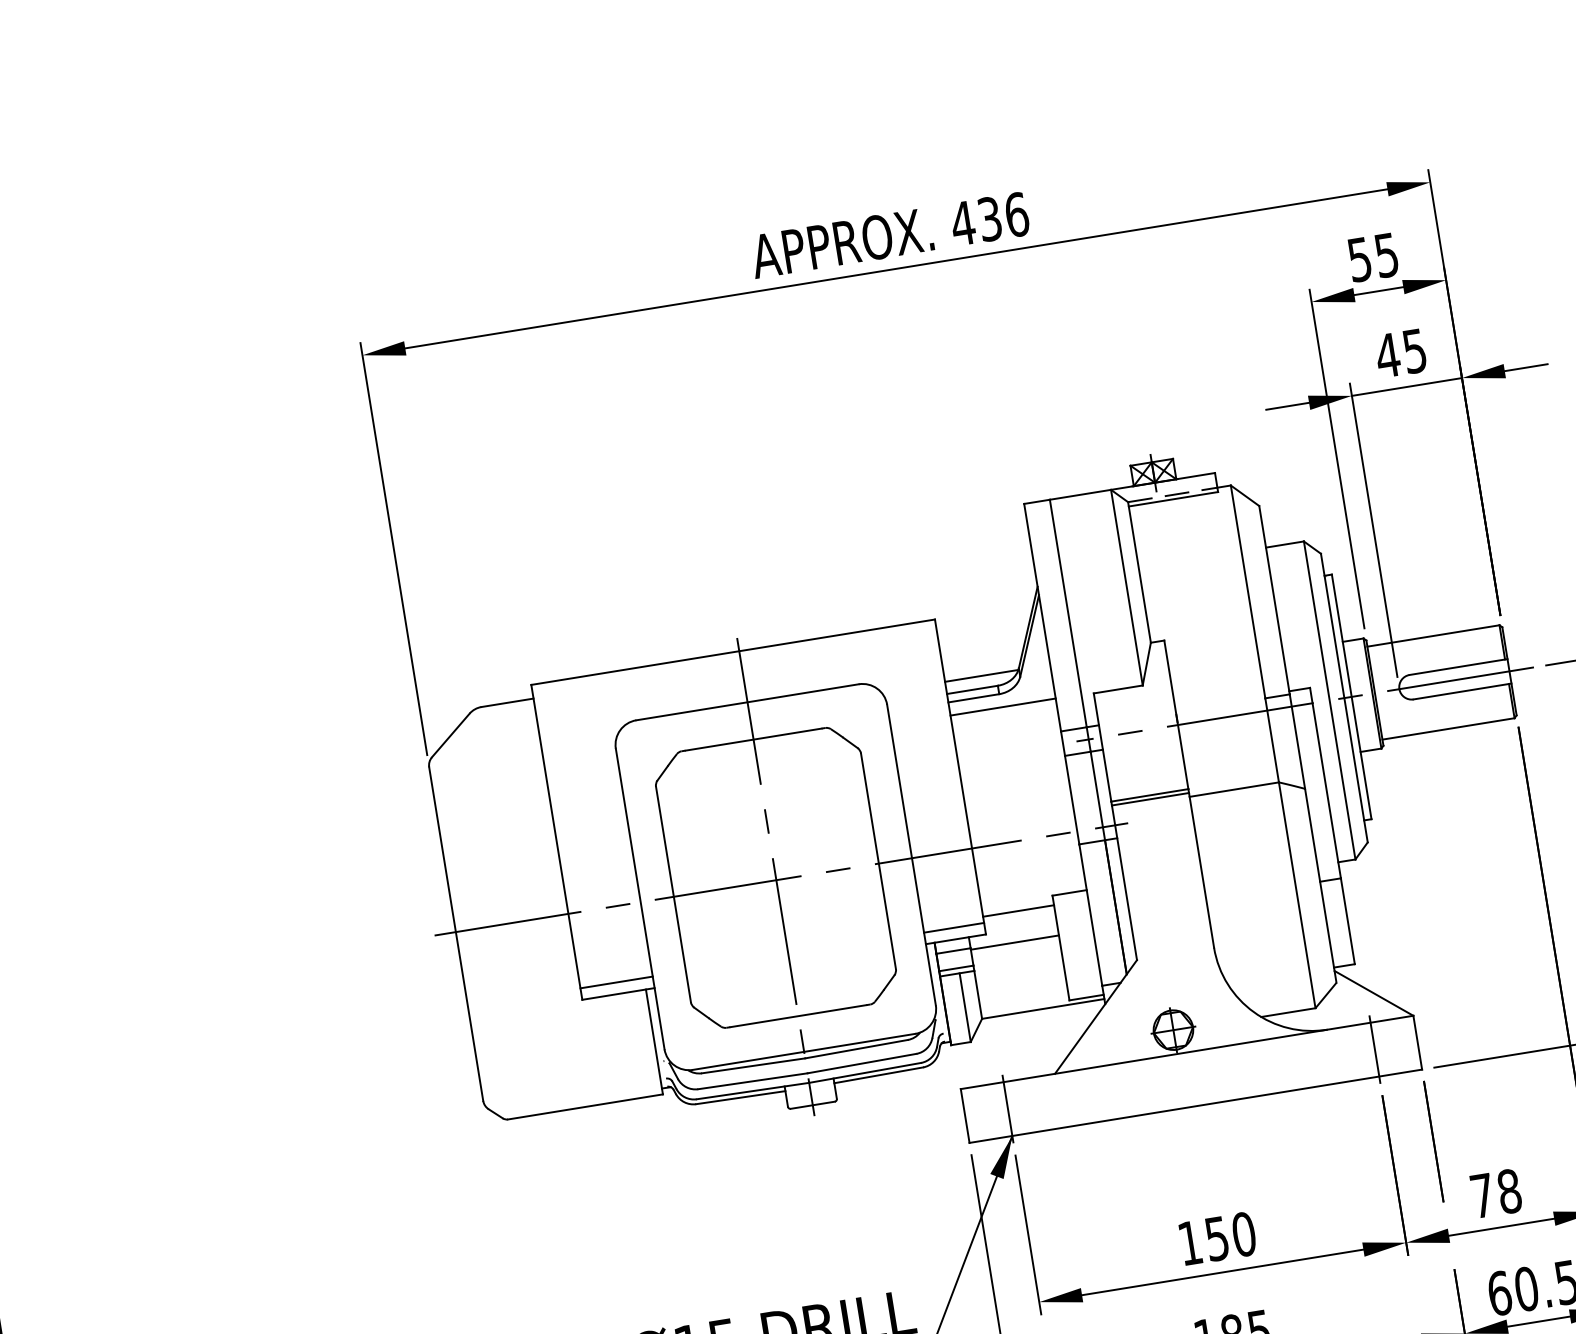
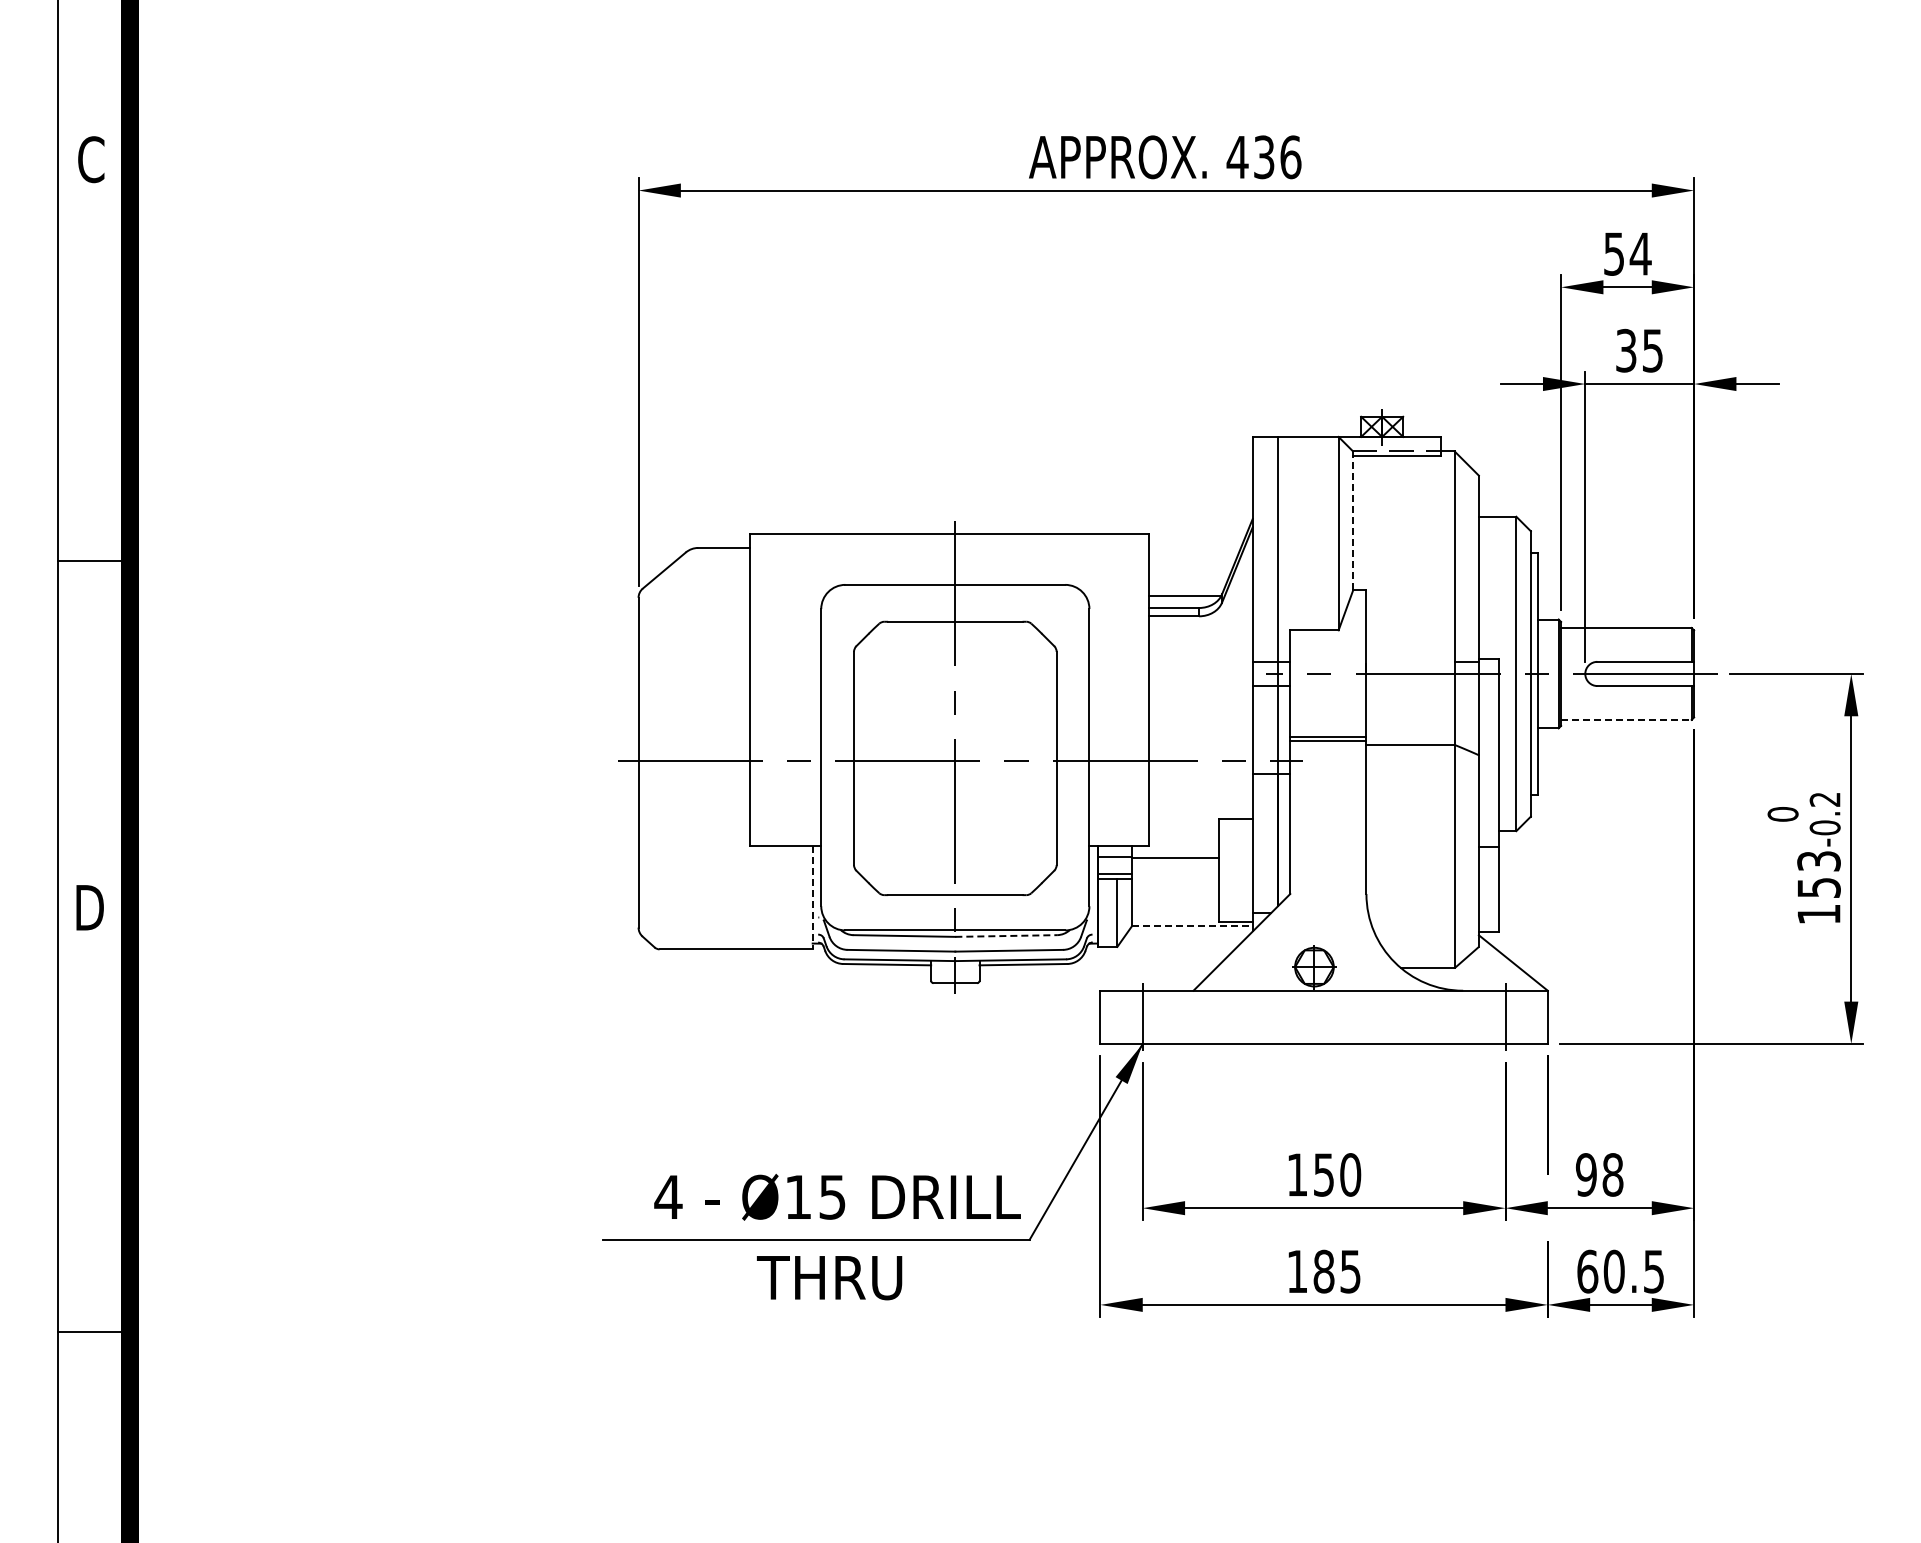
text: (1386, 254) -> (1640, 253), 55 -> 54
text: (1388, 355) -> (1626, 350), 45 -> 35
line: (1139, 571) -> (1353, 520), solid -> dashed
line: (1002, 707) -> (1200, 629), removed
line: (1448, 728) -> (1626, 719), solid -> dashed
line: (1018, 911) -> (1183, 828), removed
line: (953, 928) -> (1118, 834), removed
line: (616, 982) -> (785, 834), removed
line: (1043, 1009) -> (1192, 926), solid -> dashed
line: (654, 1041) -> (812, 897), solid -> dashed
line: (856, 1049) -> (1006, 936), solid -> dashed
text: (1481, 1195) -> (1585, 1174), 78 -> 98

